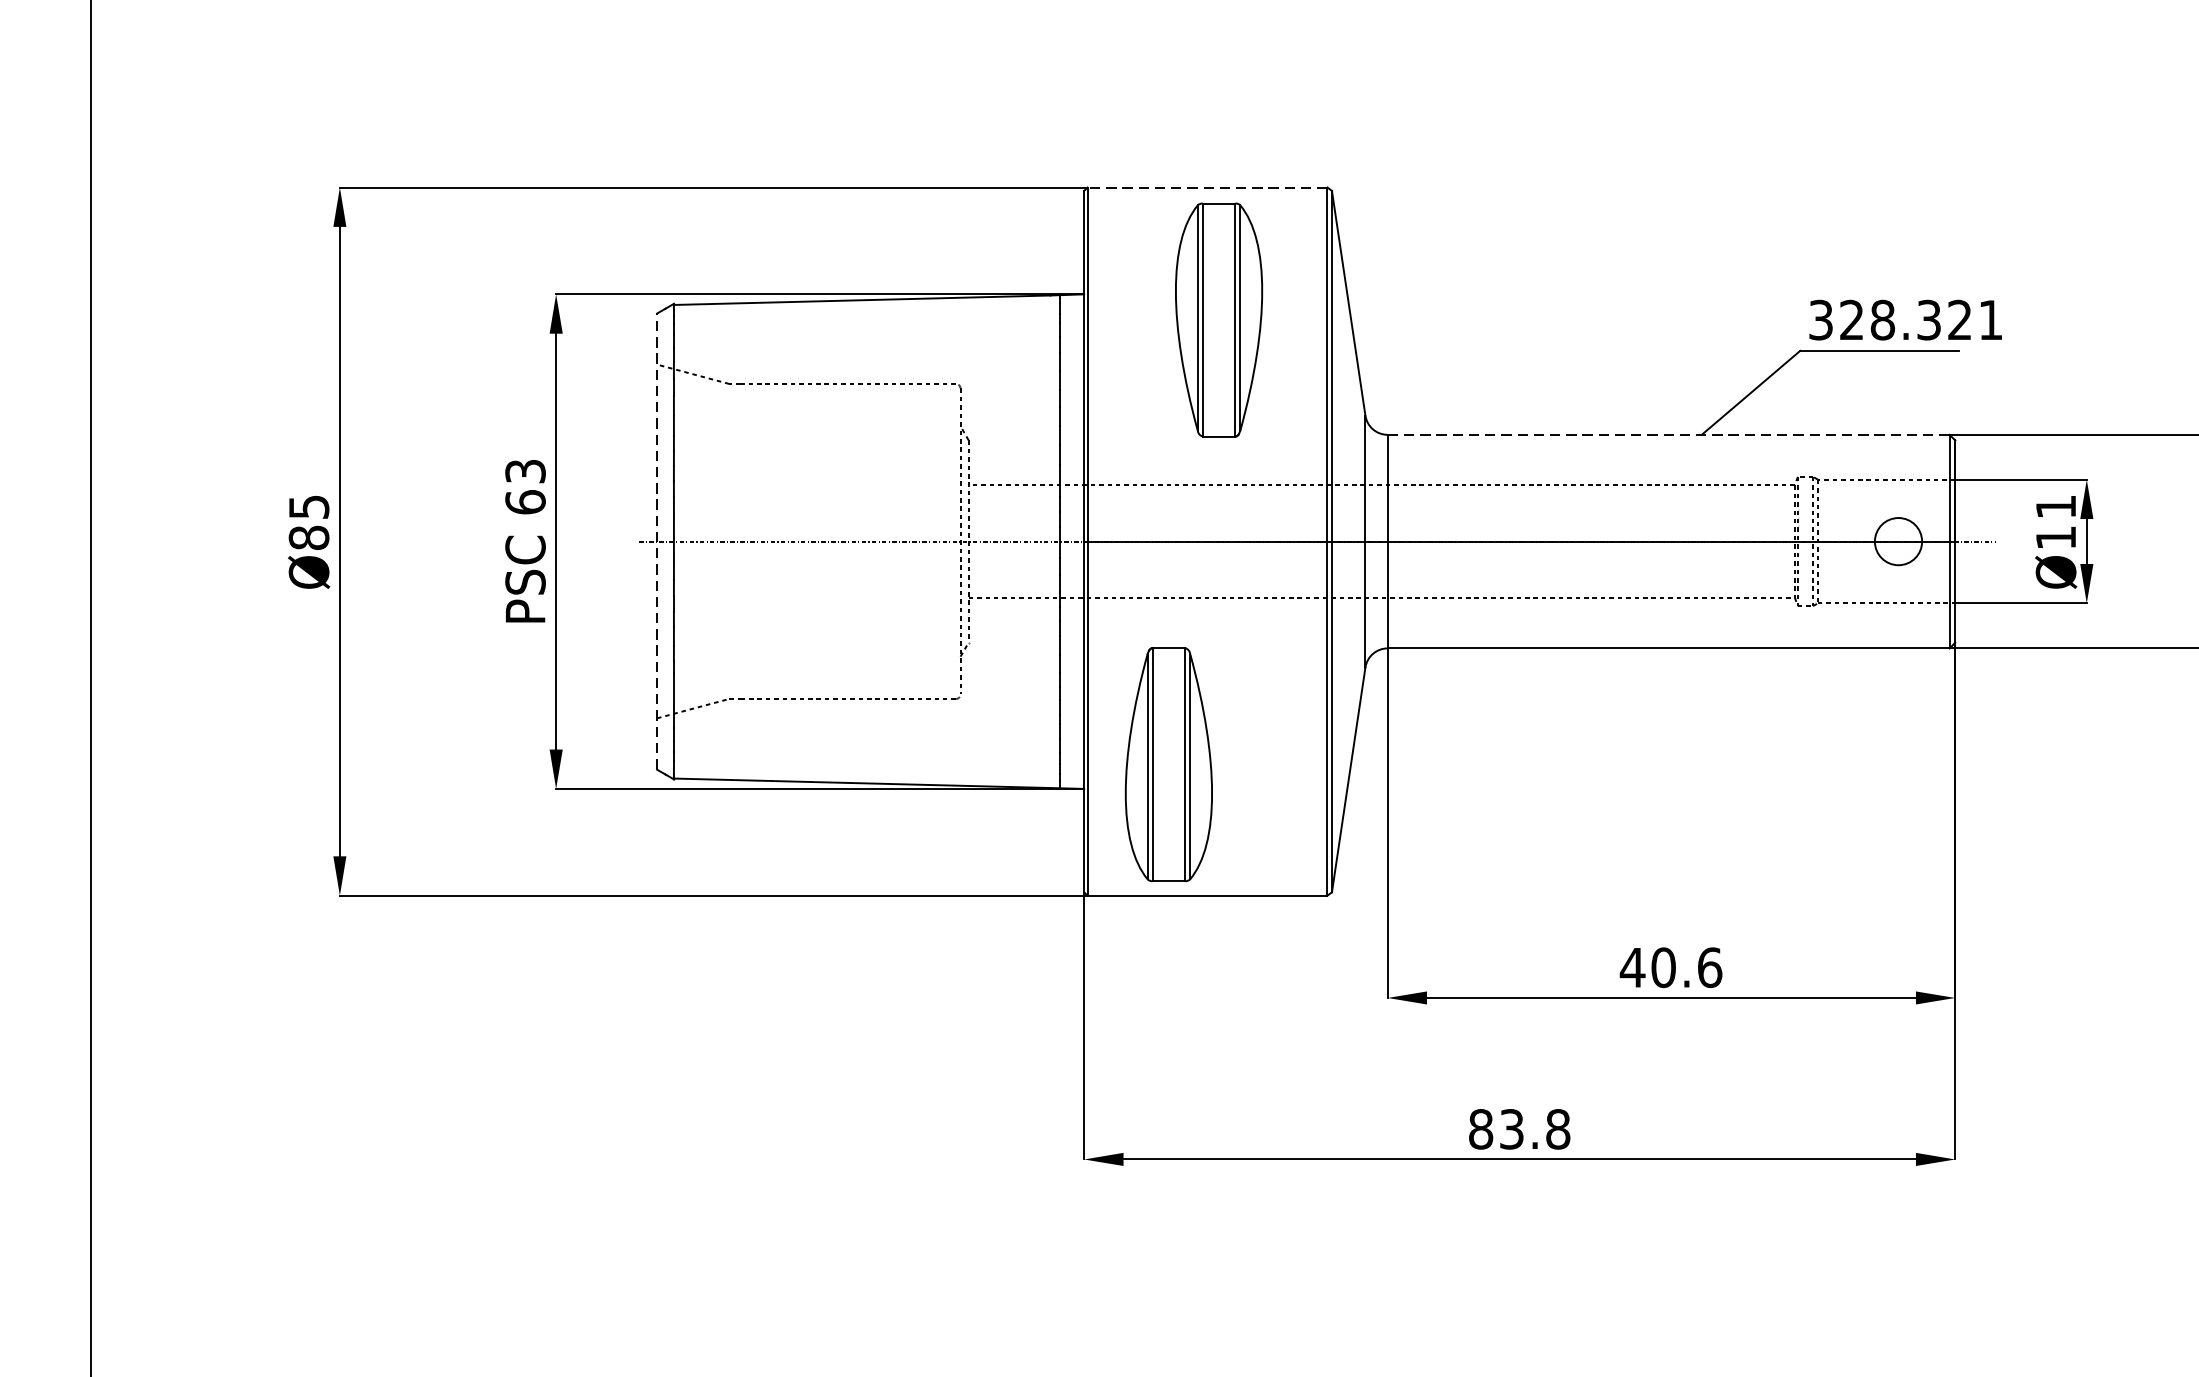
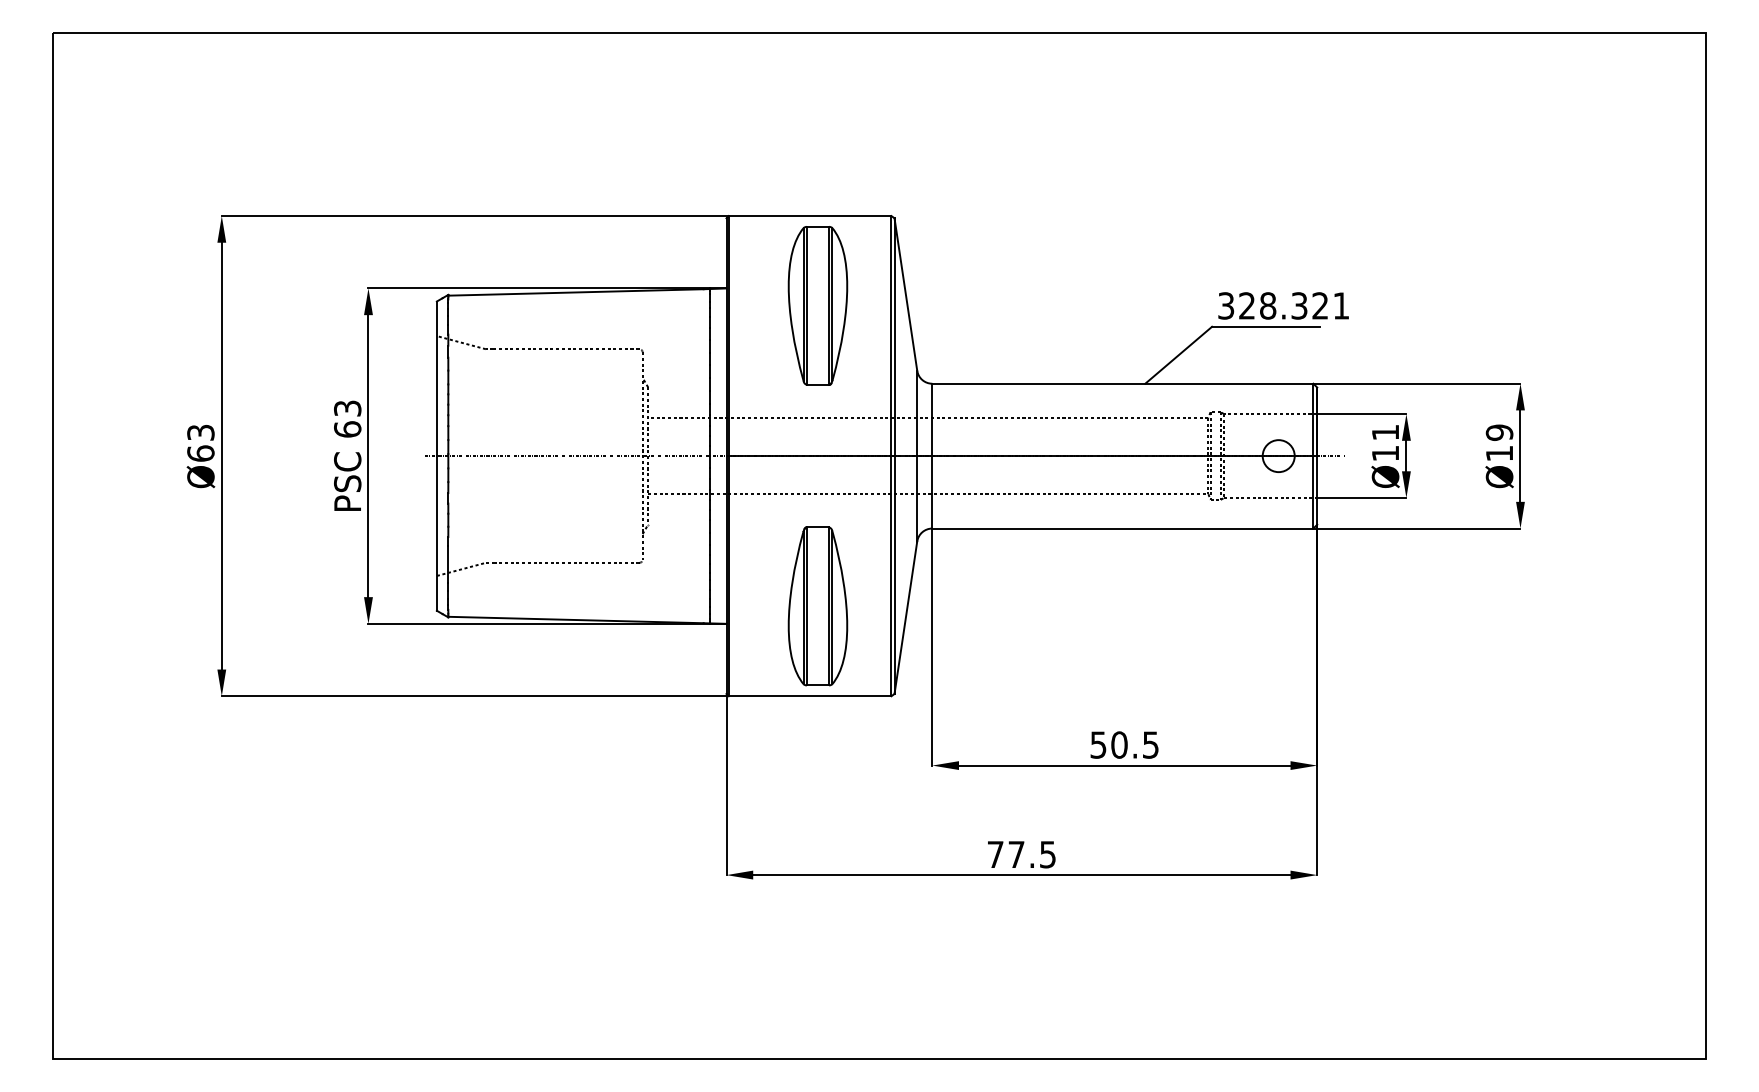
line: (1206, 188) -> (809, 216), dashed -> solid
line: (1668, 434) -> (1122, 383), dashed -> solid
text: (308, 521) -> (200, 442), Ø85 -> Ø63
line: (656, 540) -> (436, 455), dashed -> solid
part: (1168, 764) -> (817, 606), moved
text: (1671, 966) -> (1124, 744), 40.6 -> 50.5
text: (1519, 1129) -> (1021, 854), 83.8 -> 77.5

